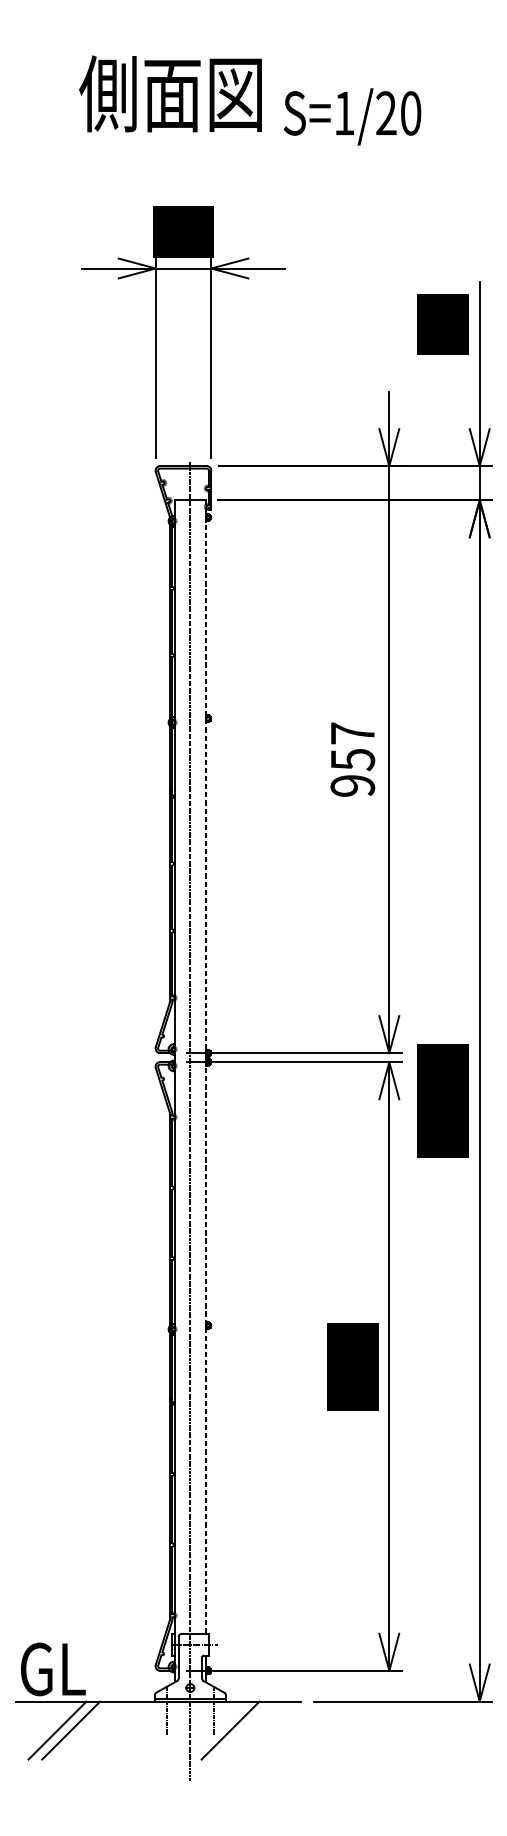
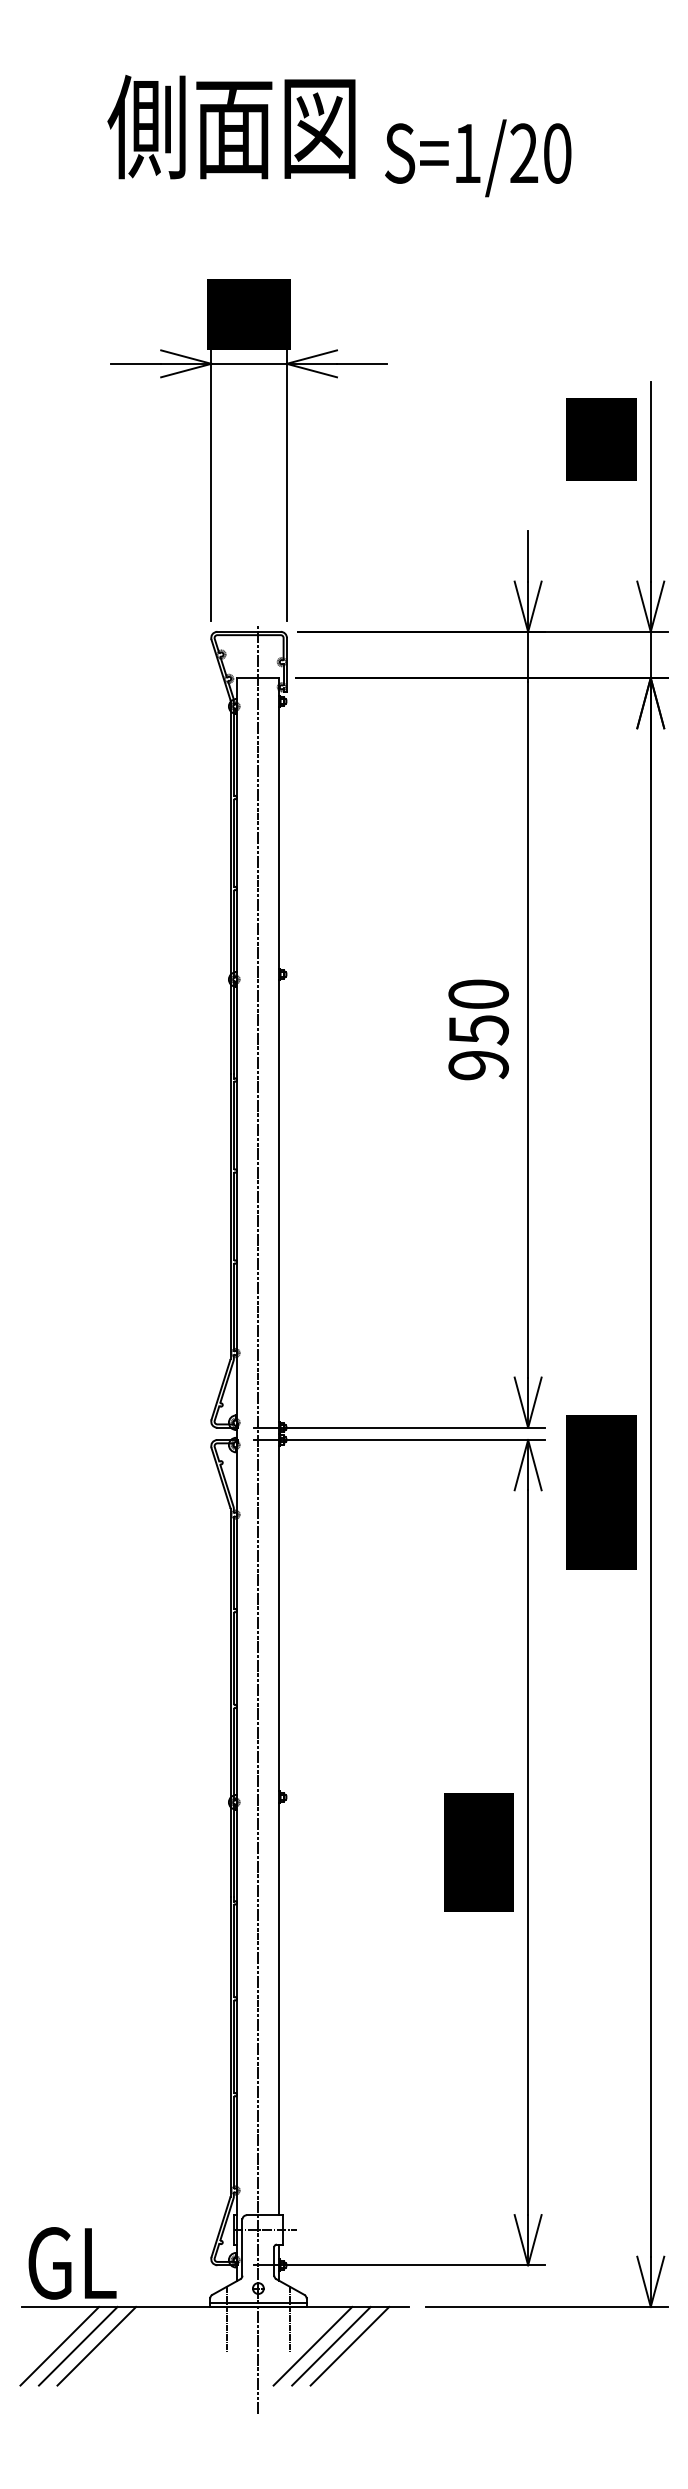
text: (352, 732) -> (478, 993), 957 -> 950
line: (205, 1066) -> (279, 1446), dashed -> solid
line: (43, 1729) -> (59, 2345), added
line: (244, 1729) -> (331, 2345), added
line: (257, 1729) -> (349, 2345), added

